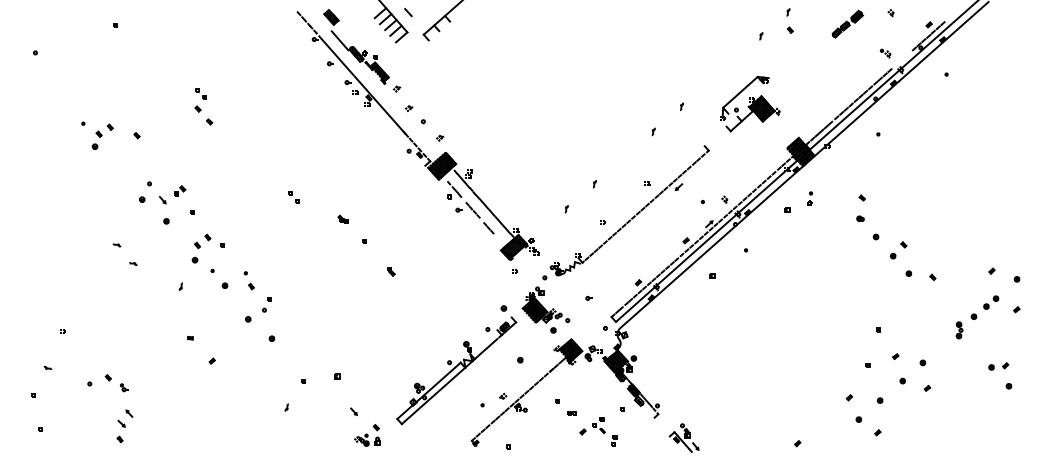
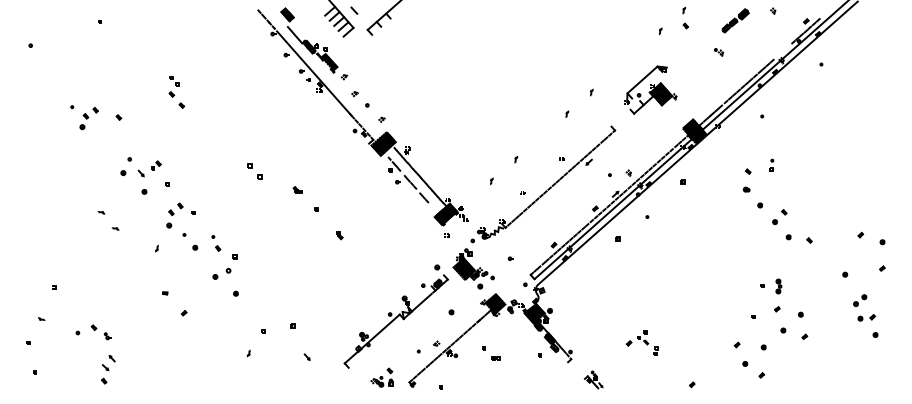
part: (885, 53) -> (718, 52), moved
part: (293, 197) -> (254, 171), size x1.6
part: (810, 198) -> (771, 165), moved
part: (991, 302) -> (860, 300), moved
part: (266, 304) -> (231, 264), size x1.4
part: (959, 330) -> (778, 286), moved
line: (433, 395) -> (376, 343), removed
part: (598, 431) -> (642, 343), moved
part: (367, 435) -> (382, 377), moved
part: (683, 437) -> (593, 379), size x0.7

